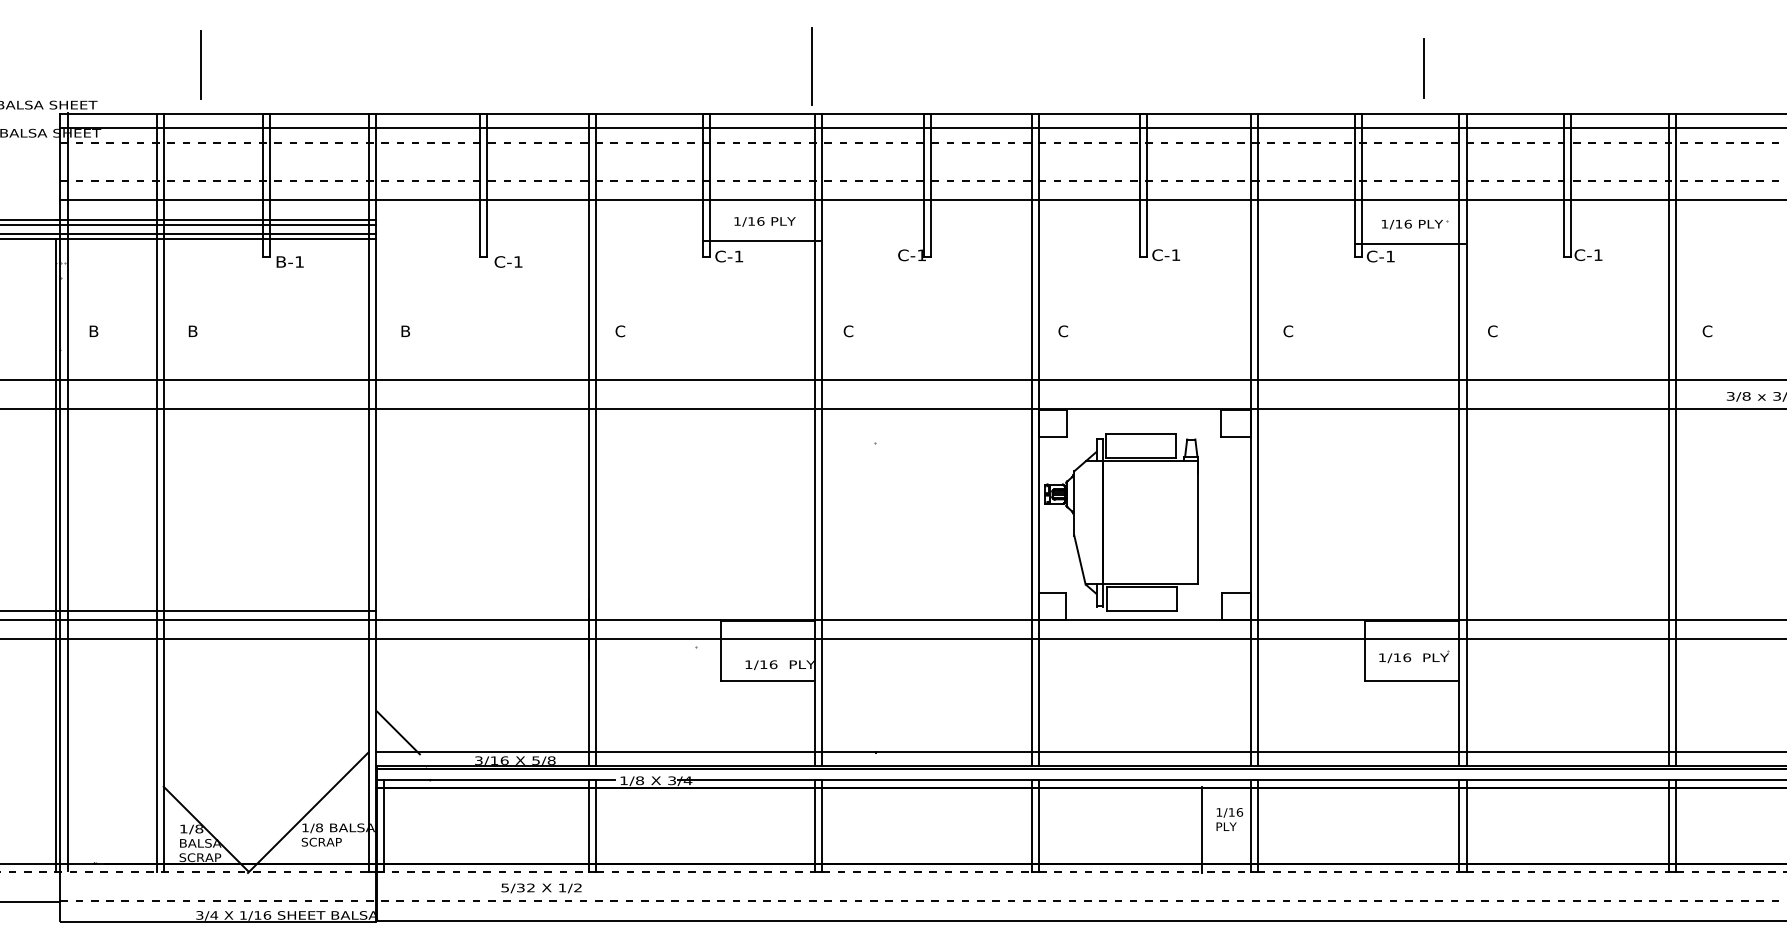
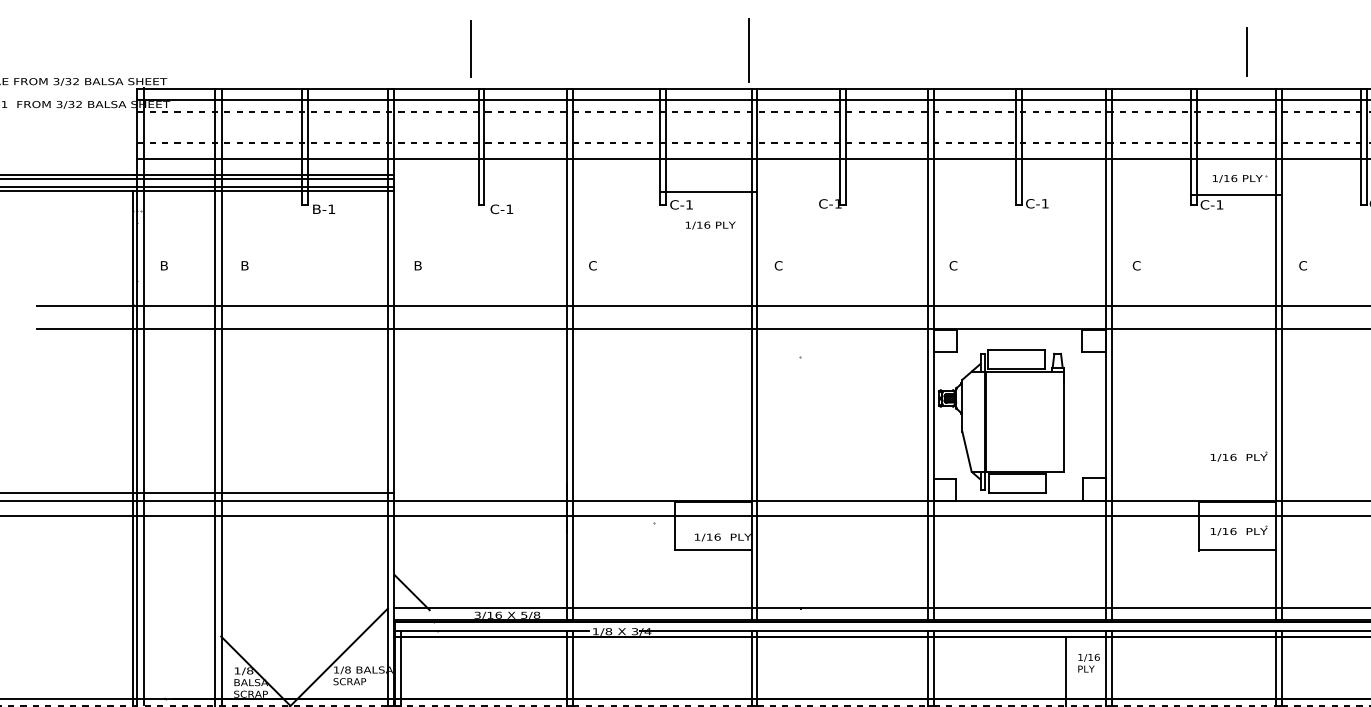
line: (200, 64) -> (470, 48), moved
text: (764, 221) -> (710, 225), moved
part: (1414, 565) -> (1239, 456), added

